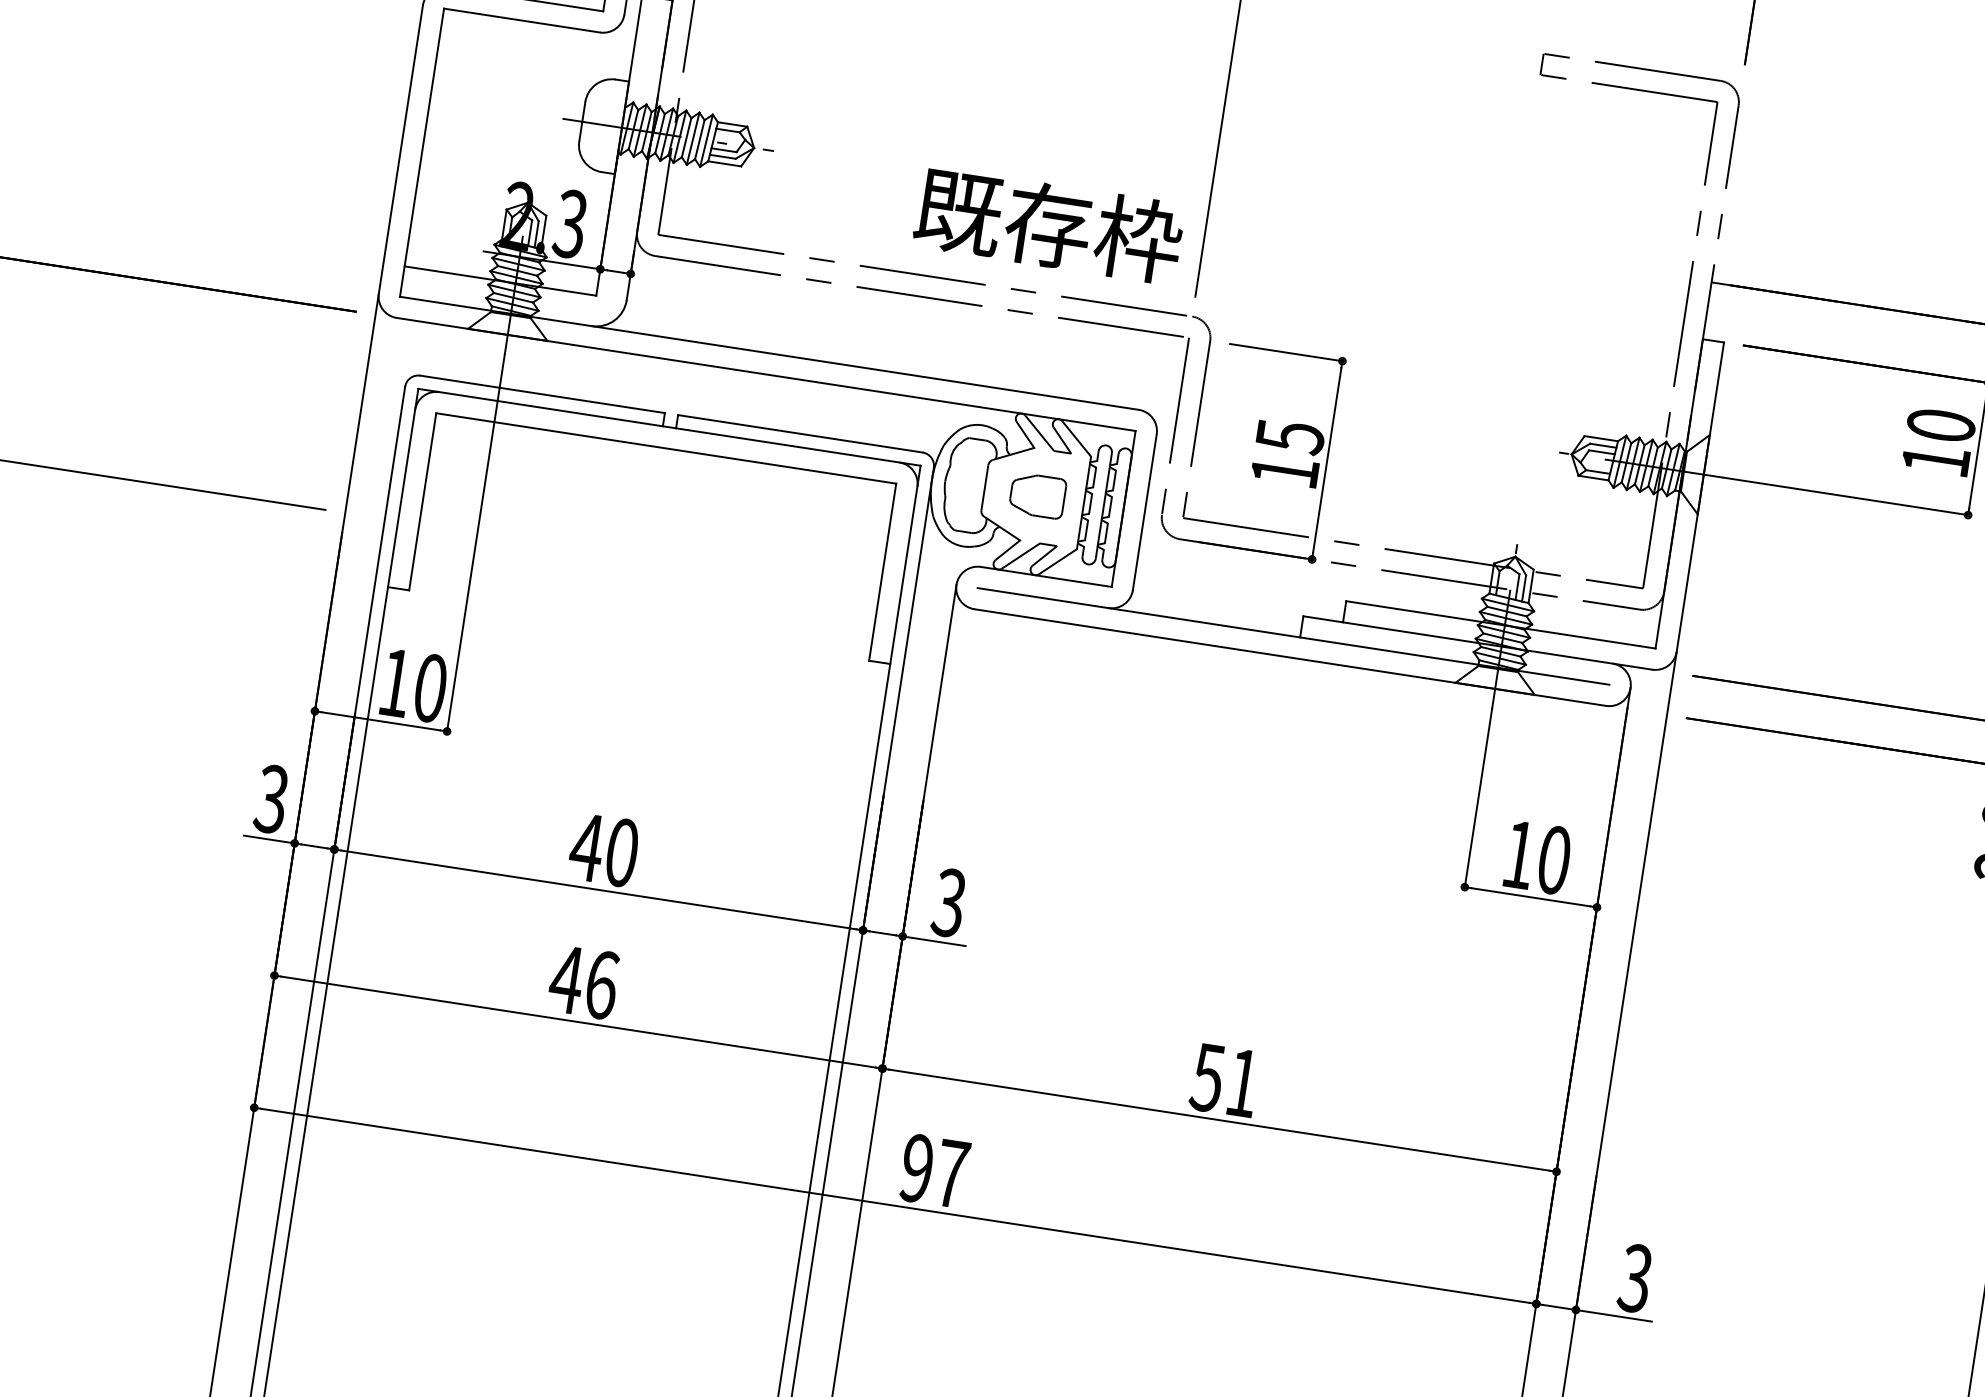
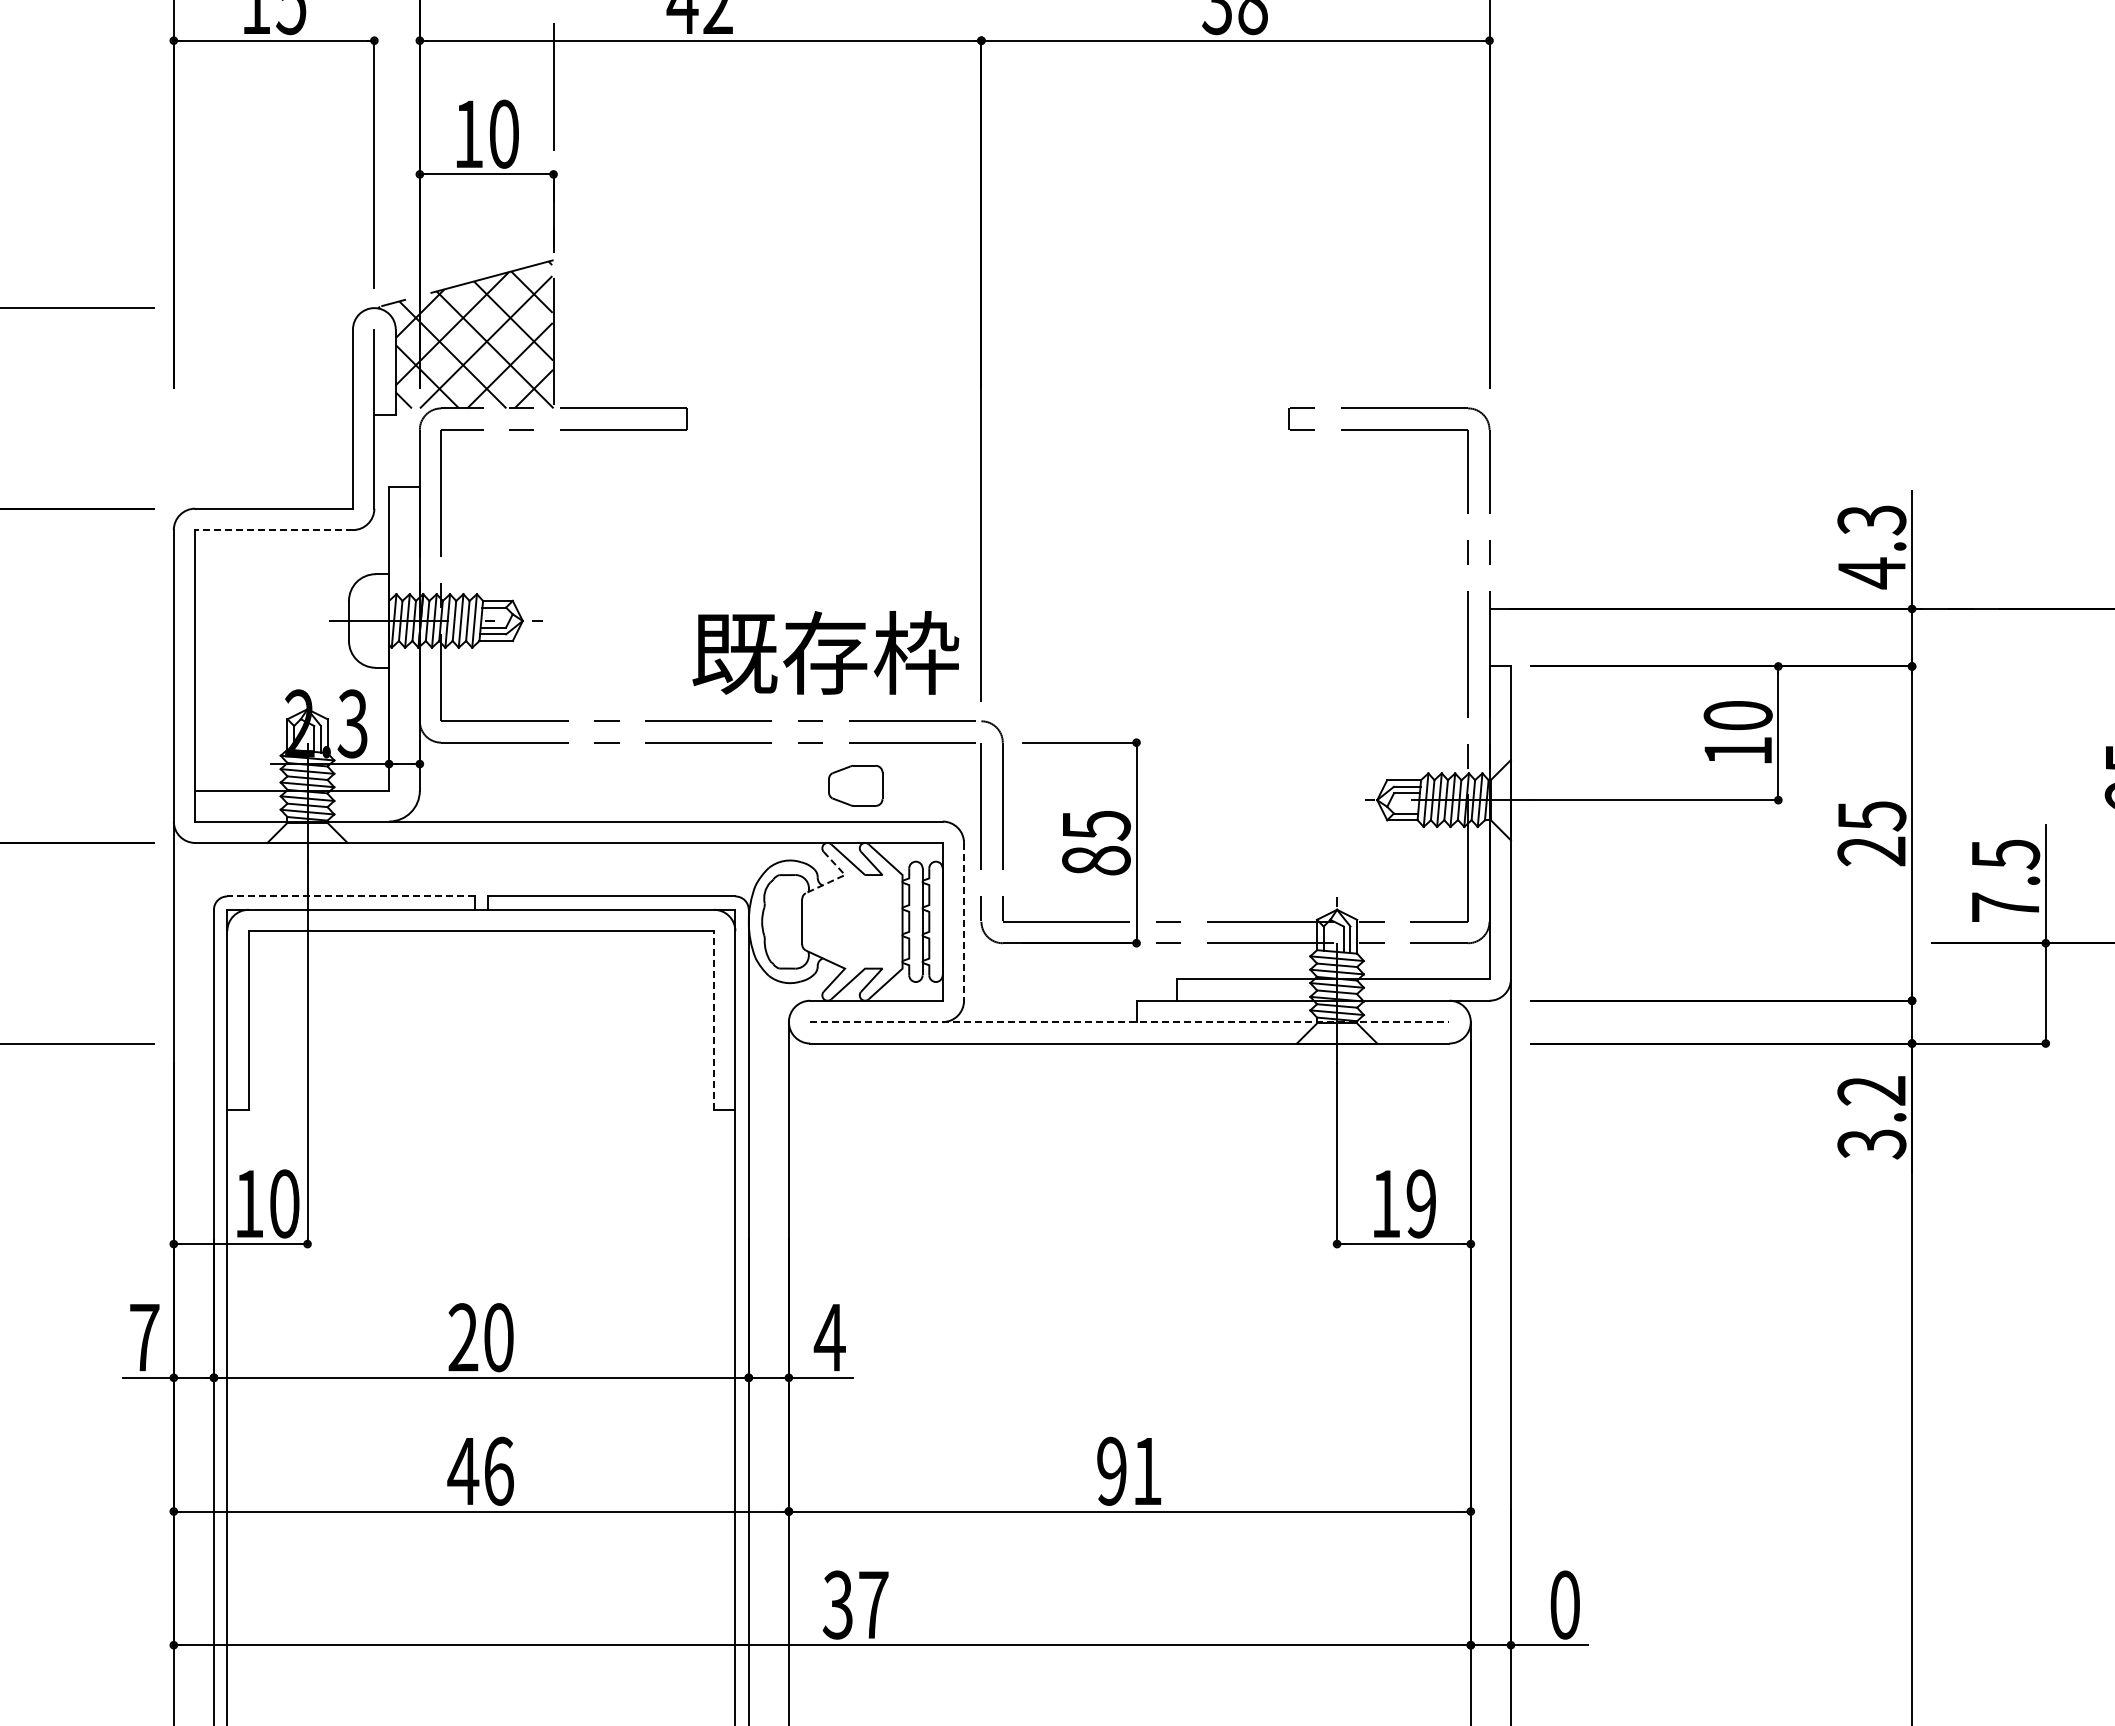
line: (522, 21) -> (274, 530), solid -> dashed
line: (542, 394) -> (350, 896), solid -> dashed
line: (1028, 449) -> (839, 877), solid -> dashed
text: (1285, 471) -> (1096, 860), 15 -> 85
part: (1037, 495) -> (855, 785), moved
line: (1145, 511) -> (964, 921), solid -> dashed
line: (883, 571) -> (714, 1020), solid -> dashed
line: (1293, 636) -> (1129, 1022), solid -> dashed
text: (271, 799) -> (144, 1337), 3 -> 7
text: (587, 847) -> (463, 1337), 40 -> 20
text: (1554, 859) -> (1421, 1203), 10 -> 19
text: (948, 902) -> (829, 1337), 3 -> 4
text: (1207, 1076) -> (1111, 1470), 51 -> 91
text: (916, 1167) -> (837, 1604), 97 -> 37
text: (1635, 1277) -> (1564, 1604), 3 -> 0

